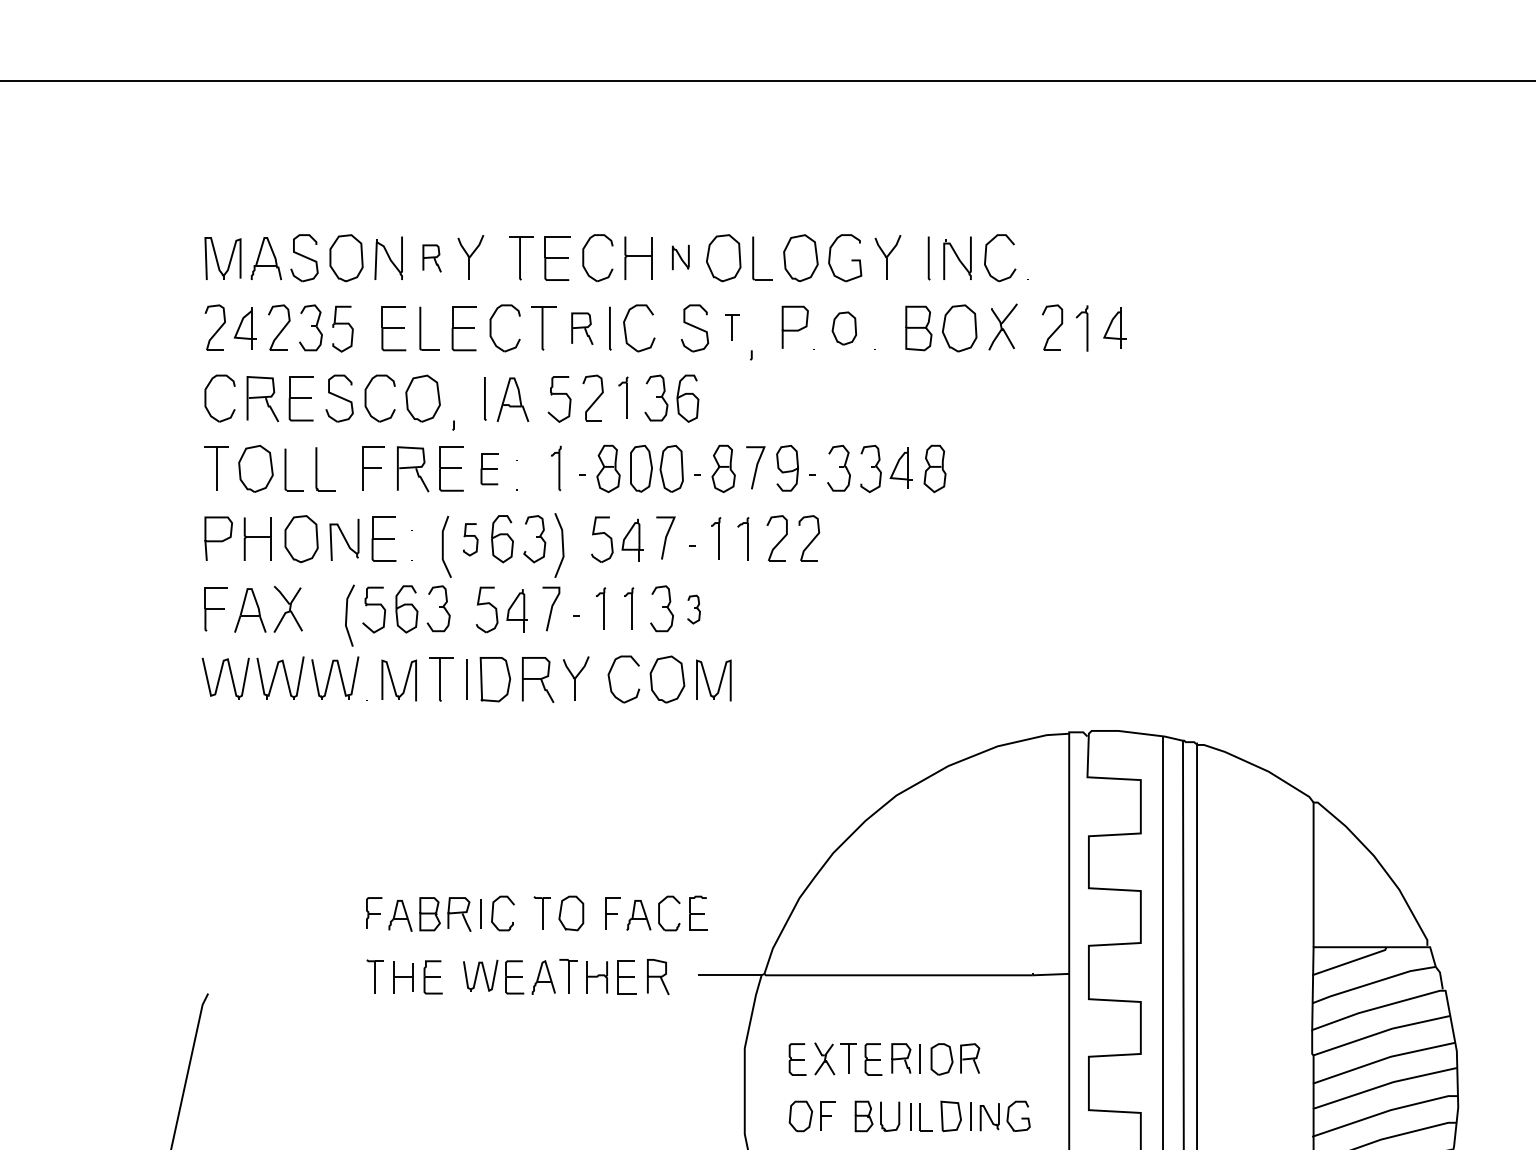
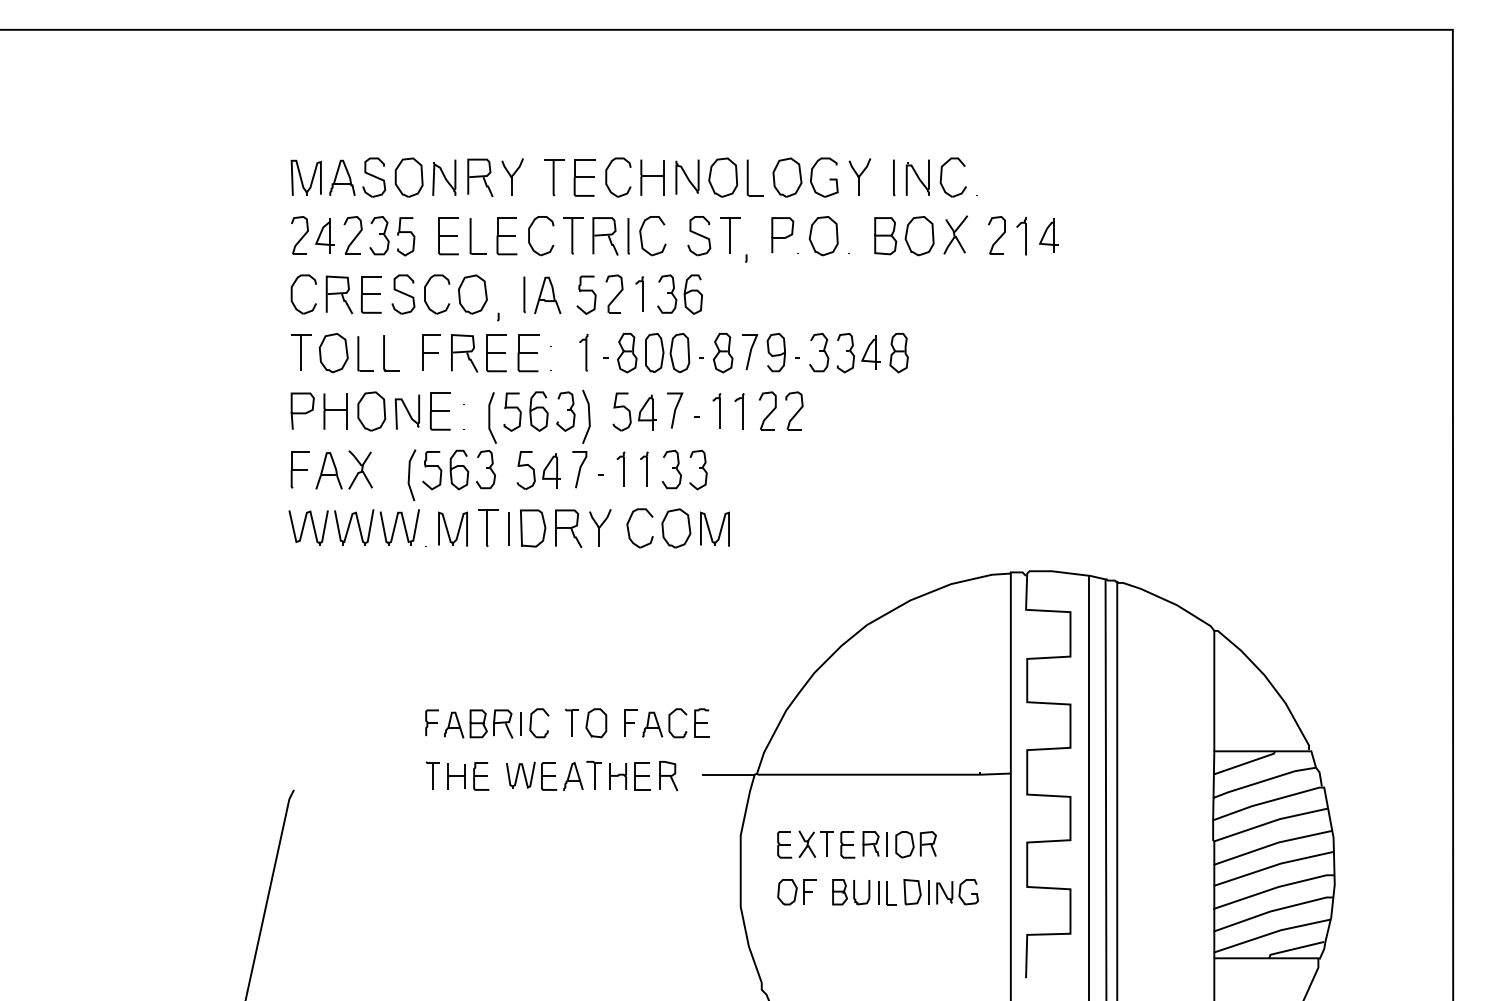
part: (680, 256) -> (687, 176), size x1.67
part: (432, 258) -> (480, 177), size x1.67
part: (732, 327) -> (730, 235), size x1.67
part: (582, 328) -> (605, 236), size x1.43
part: (844, 328) -> (823, 236), size x1.43
part: (489, 469) -> (528, 353), size x1.43
part: (470, 539) -> (512, 411), size x1.43
part: (694, 609) -> (698, 470), size x1.67

